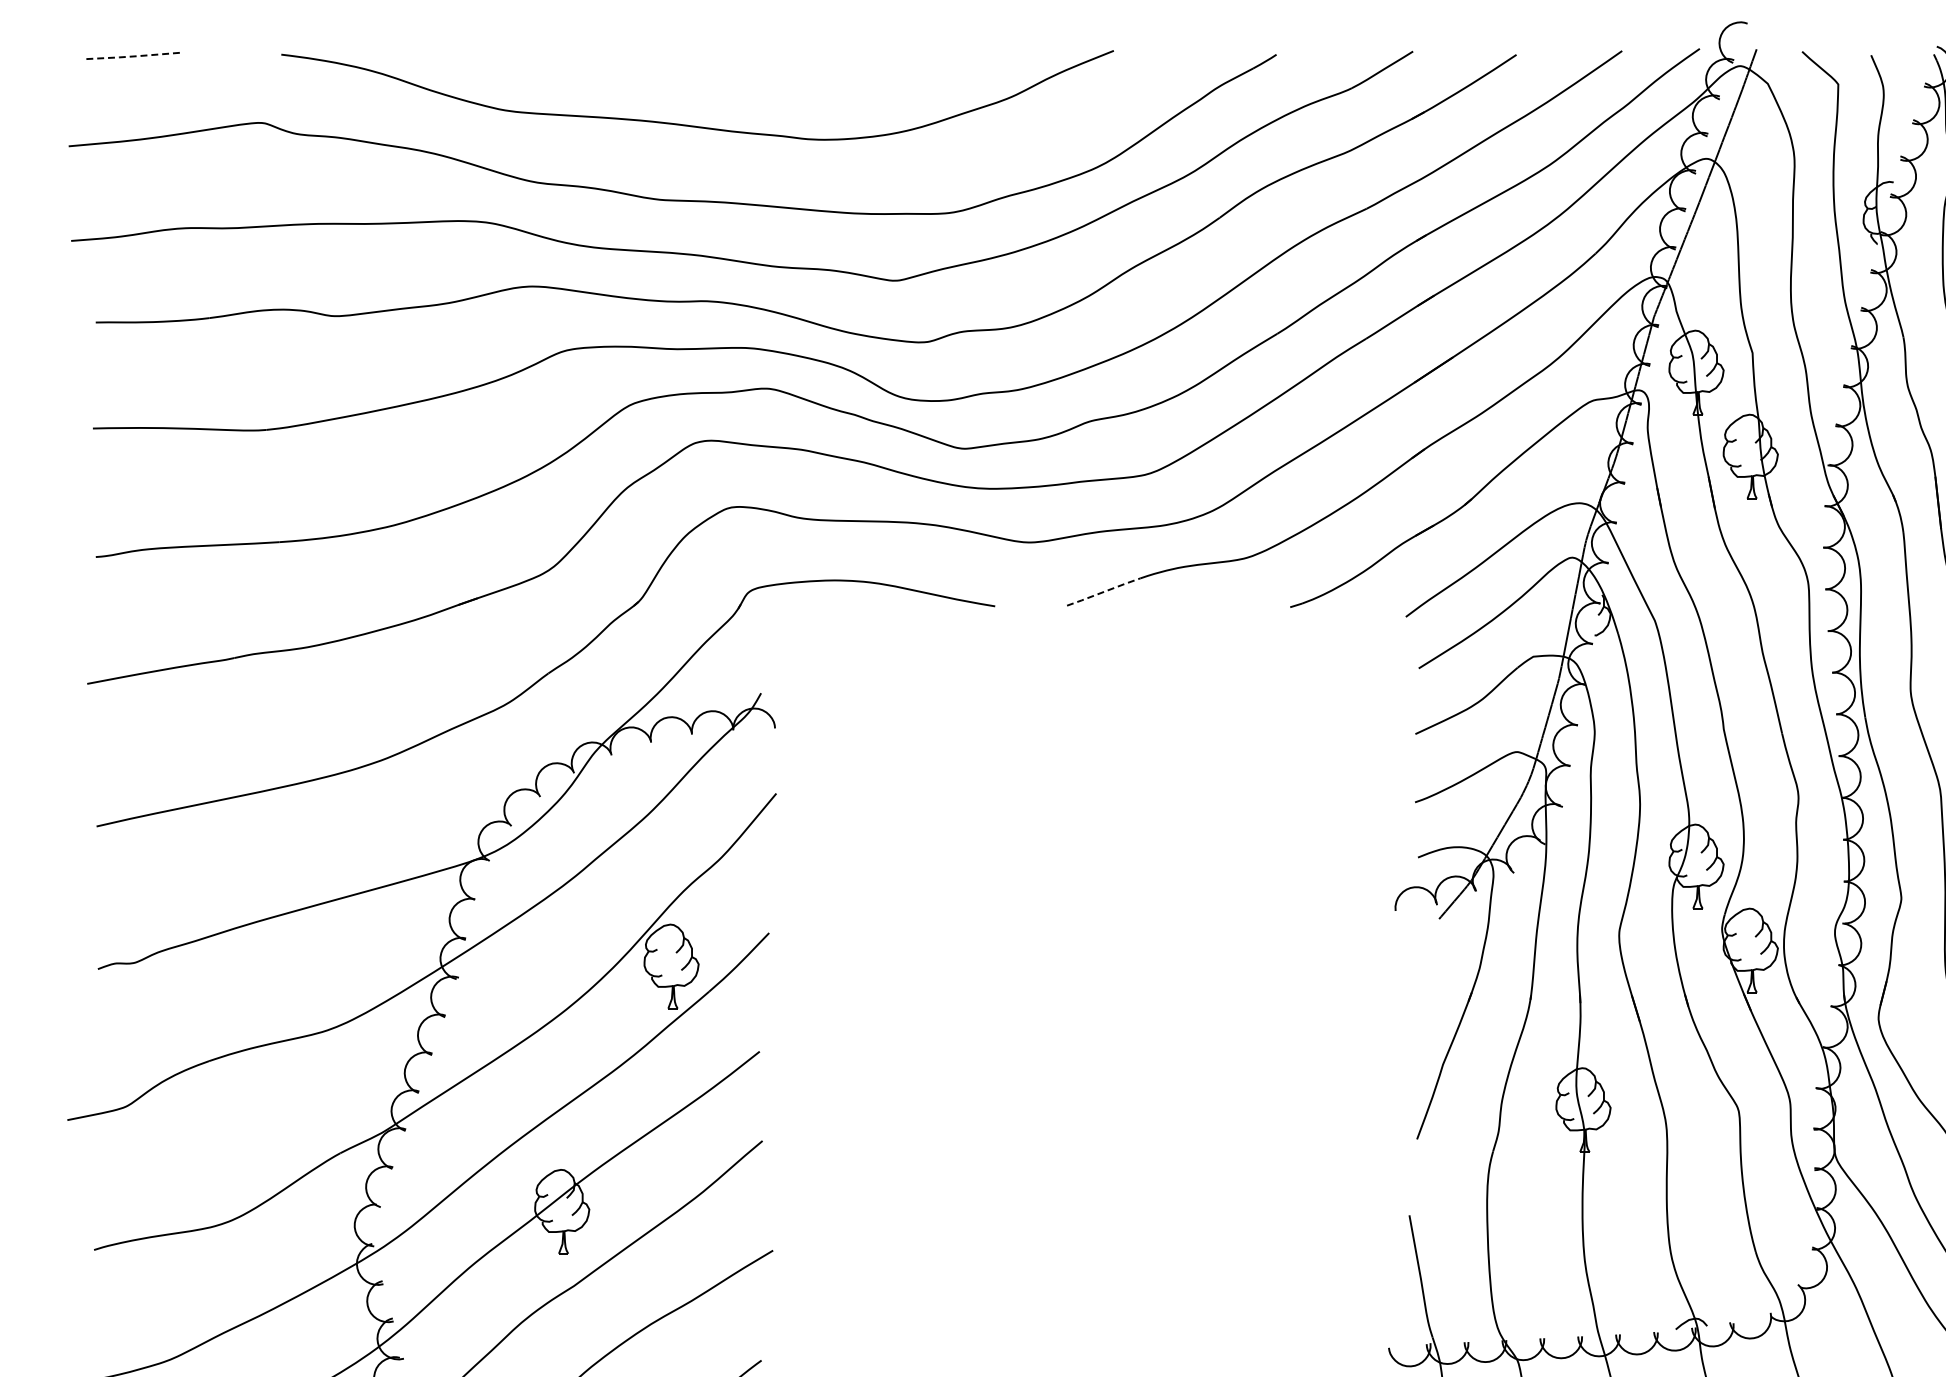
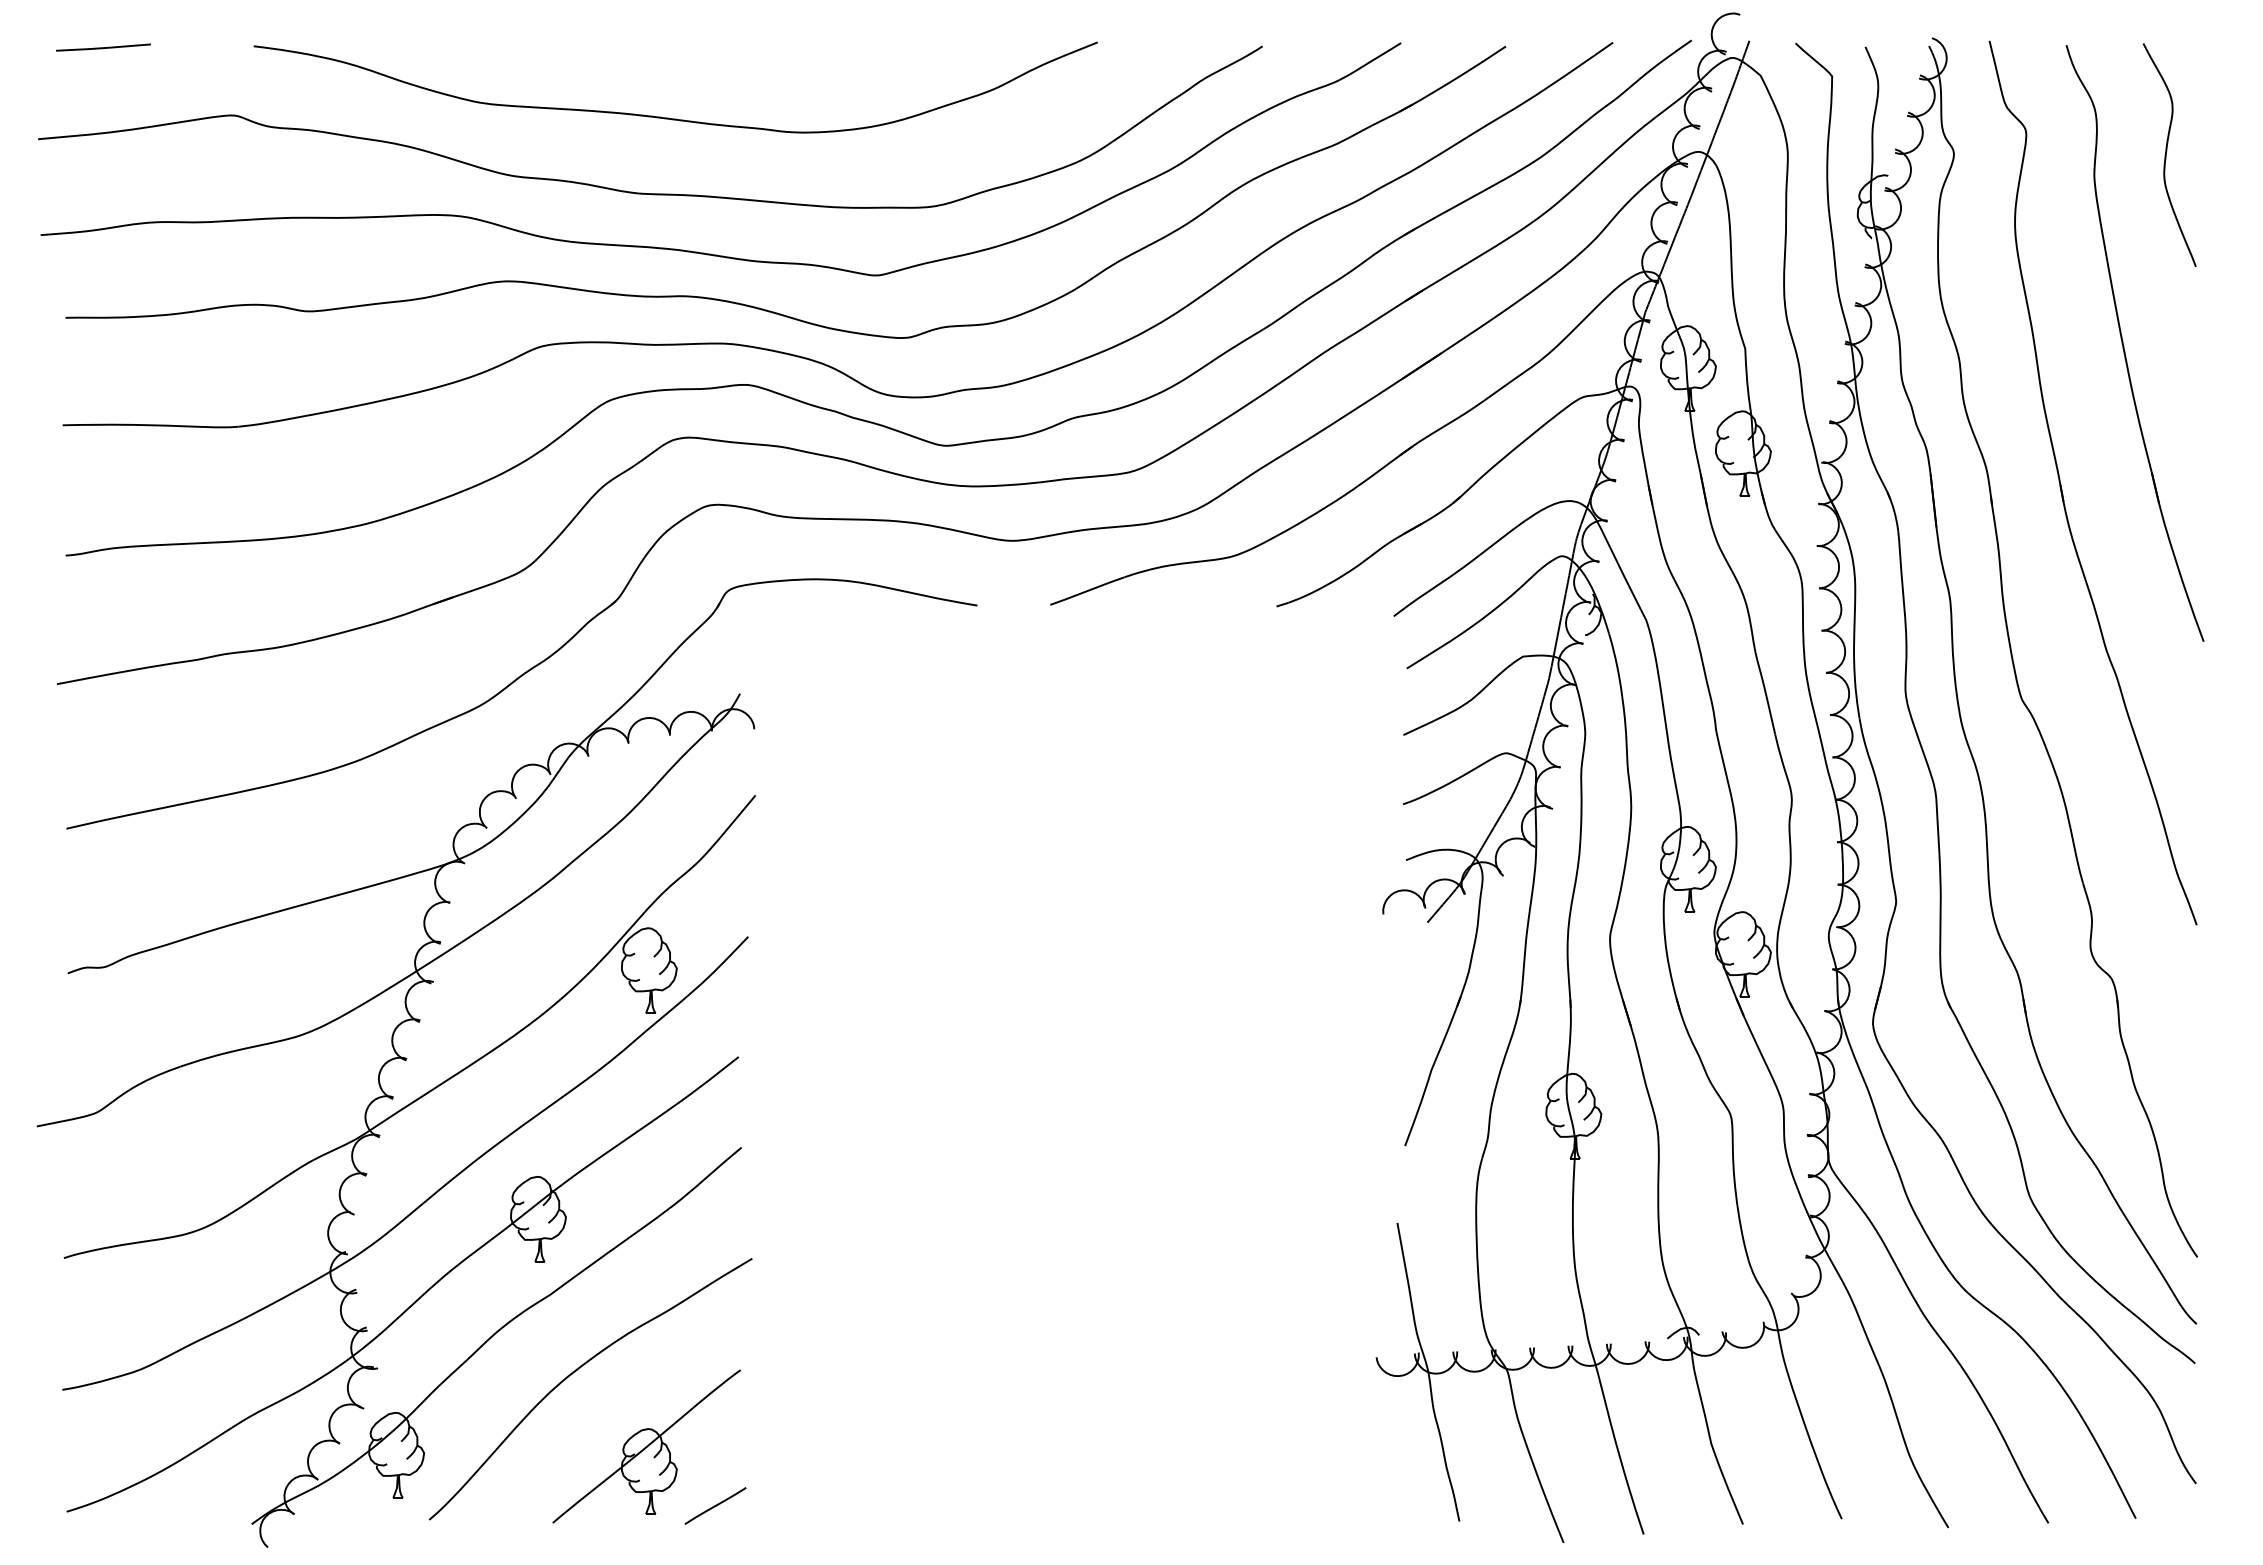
line: (133, 56) -> (103, 48), dashed -> solid
line: (1103, 591) -> (1087, 590), dashed -> solid

